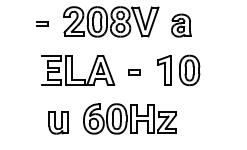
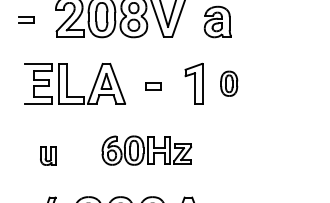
part: (189, 70) -> (228, 83), size x0.6
part: (129, 118) -> (146, 149), size x0.7
part: (58, 122) -> (48, 155), size x0.6

